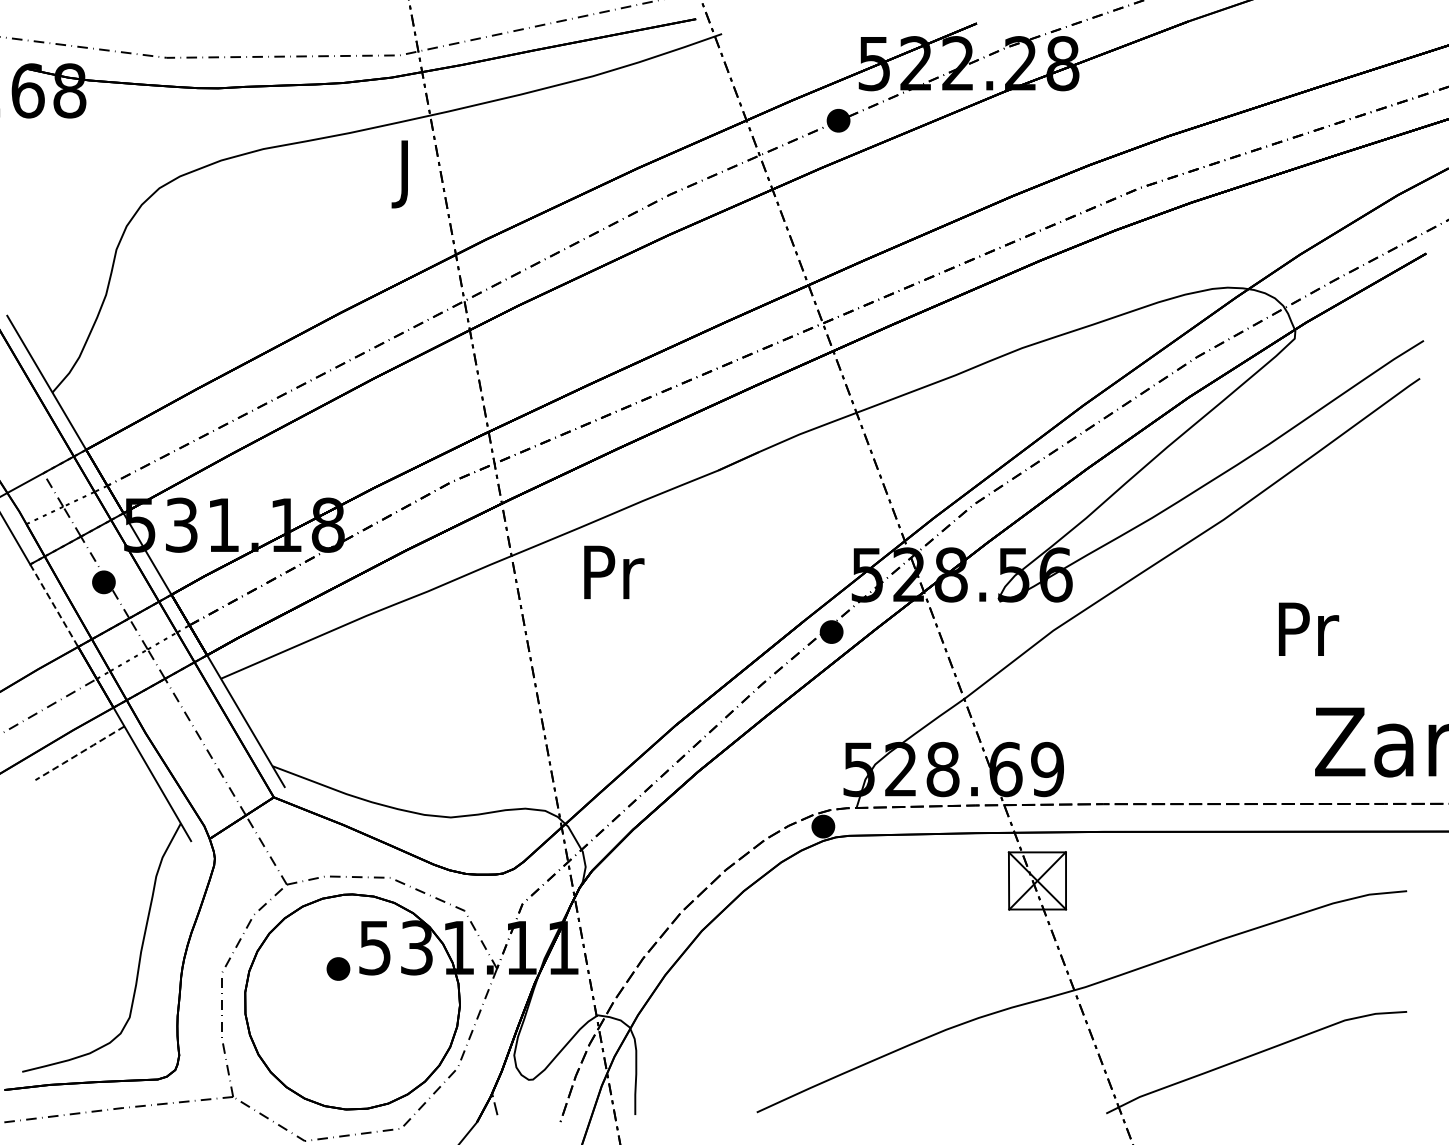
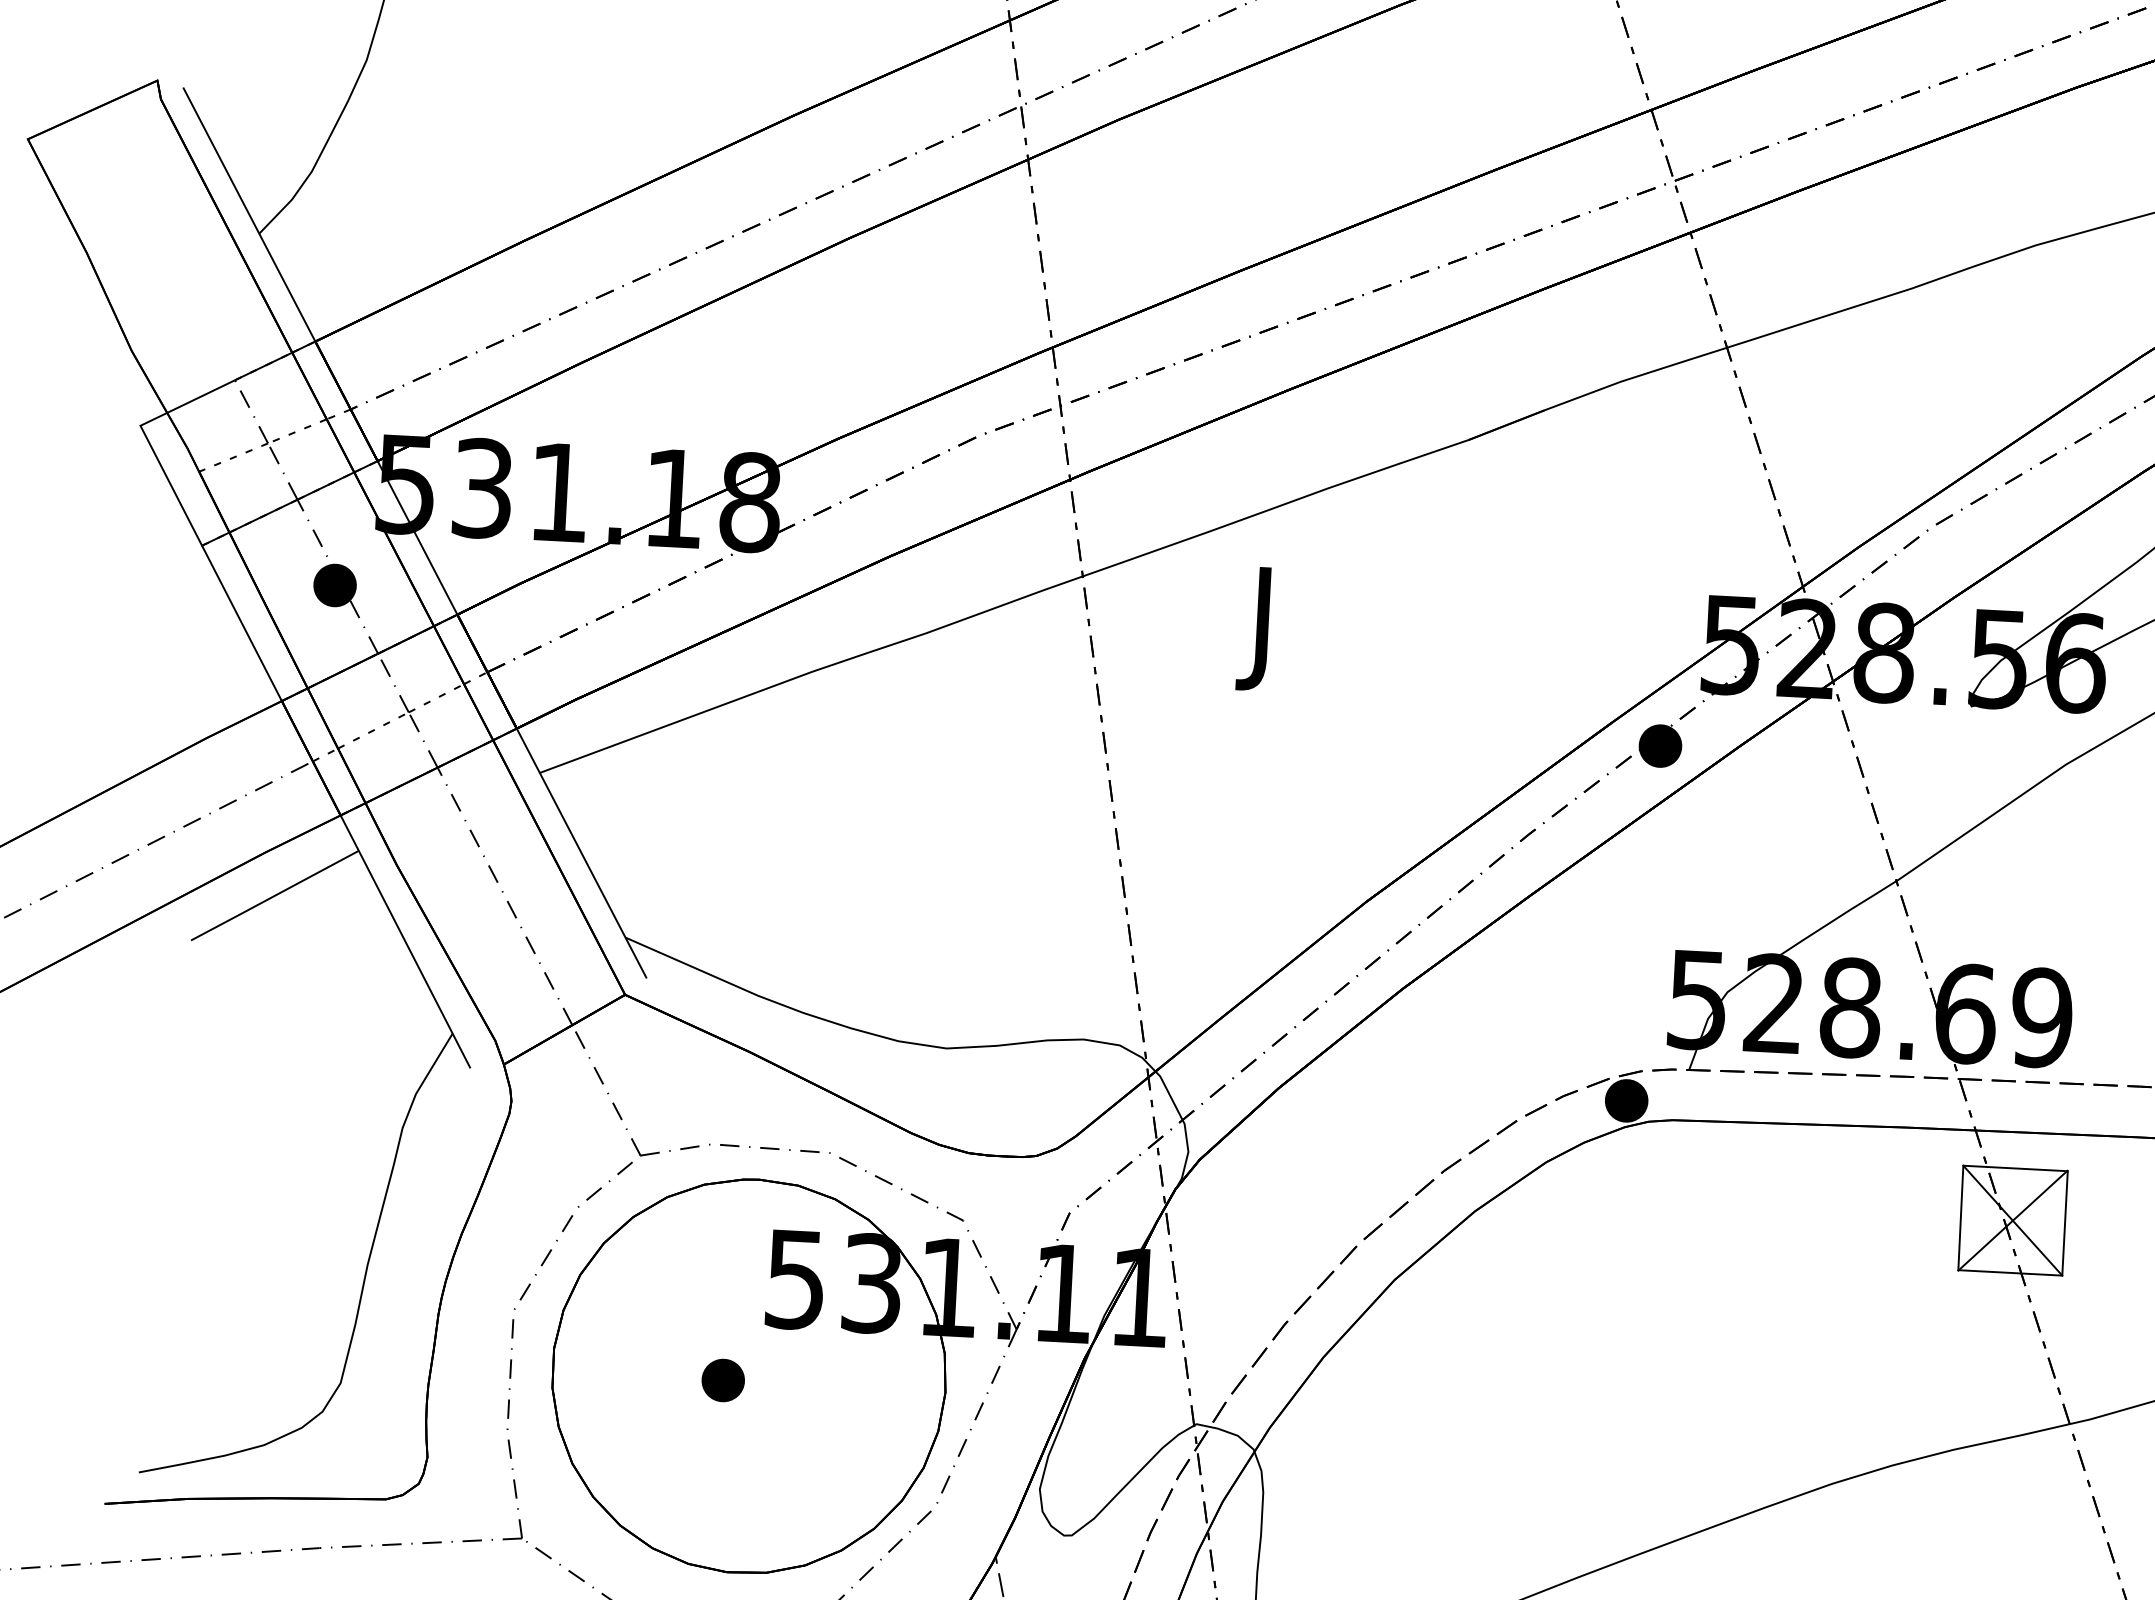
text: (614, 579) -> (1268, 629), Pr -> J
line: (54, 605) -> (242, 623), dashed -> solid
line: (79, 753) -> (274, 895), dashed -> solid
part: (338, 968) -> (723, 1379), moved

